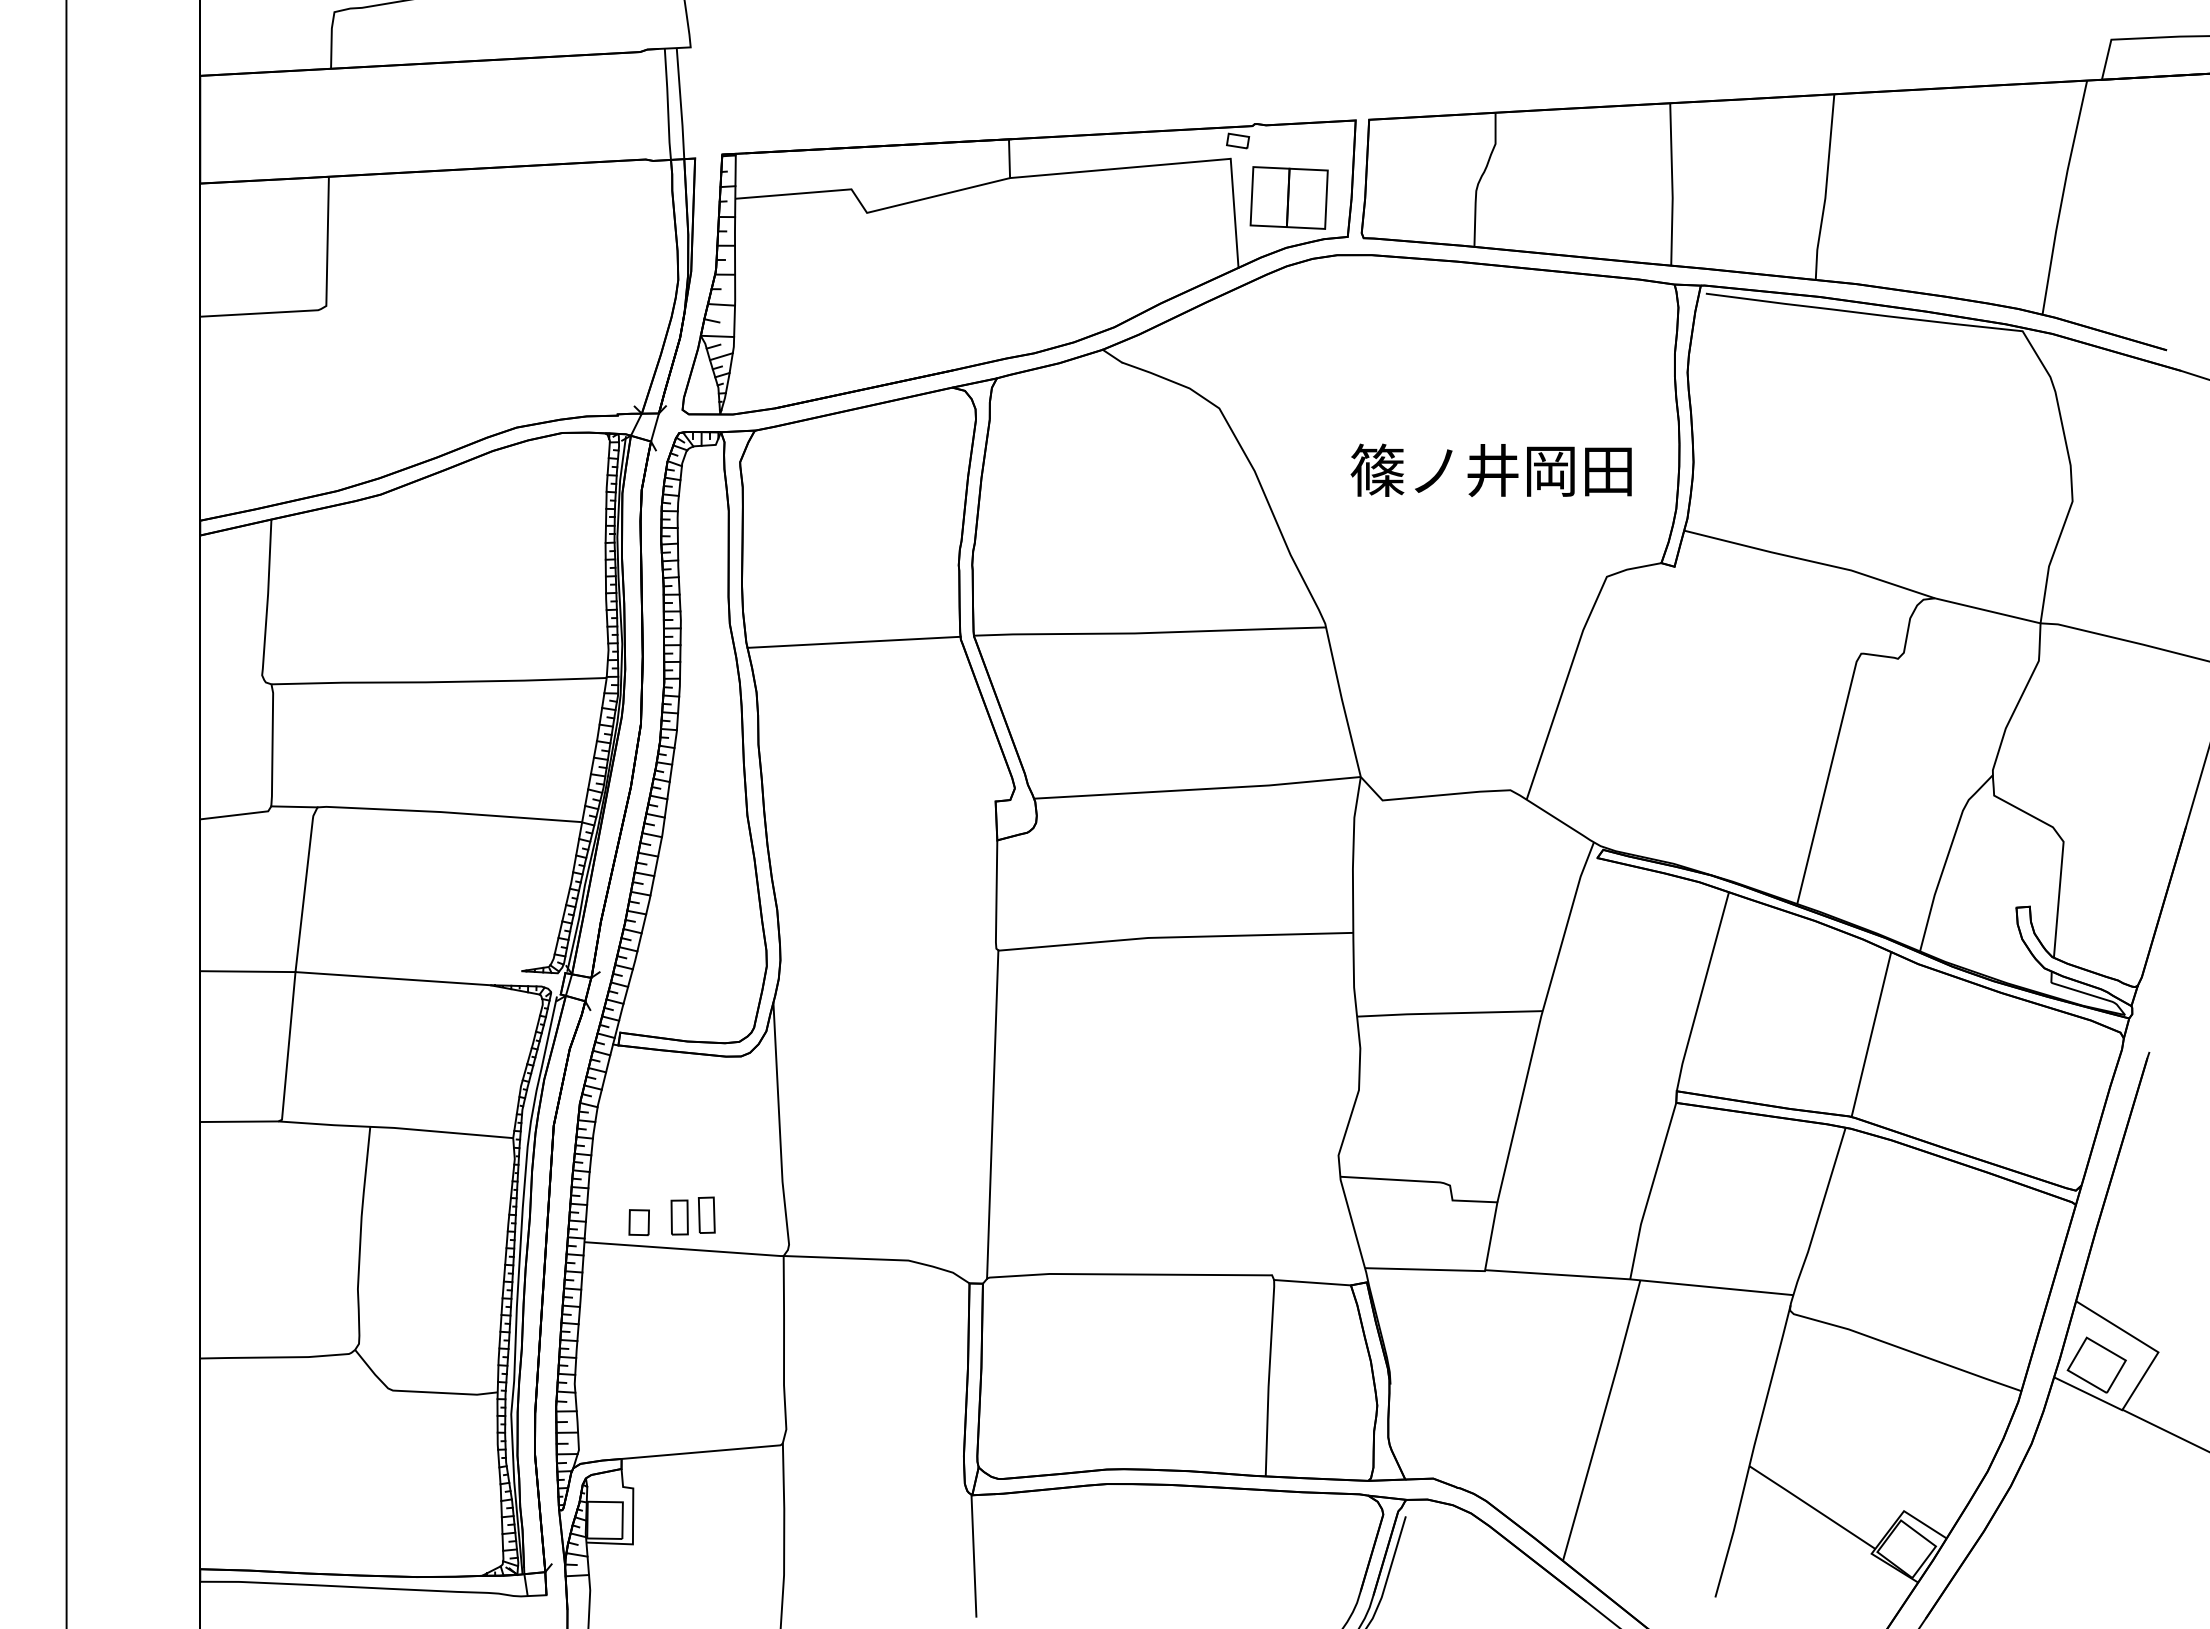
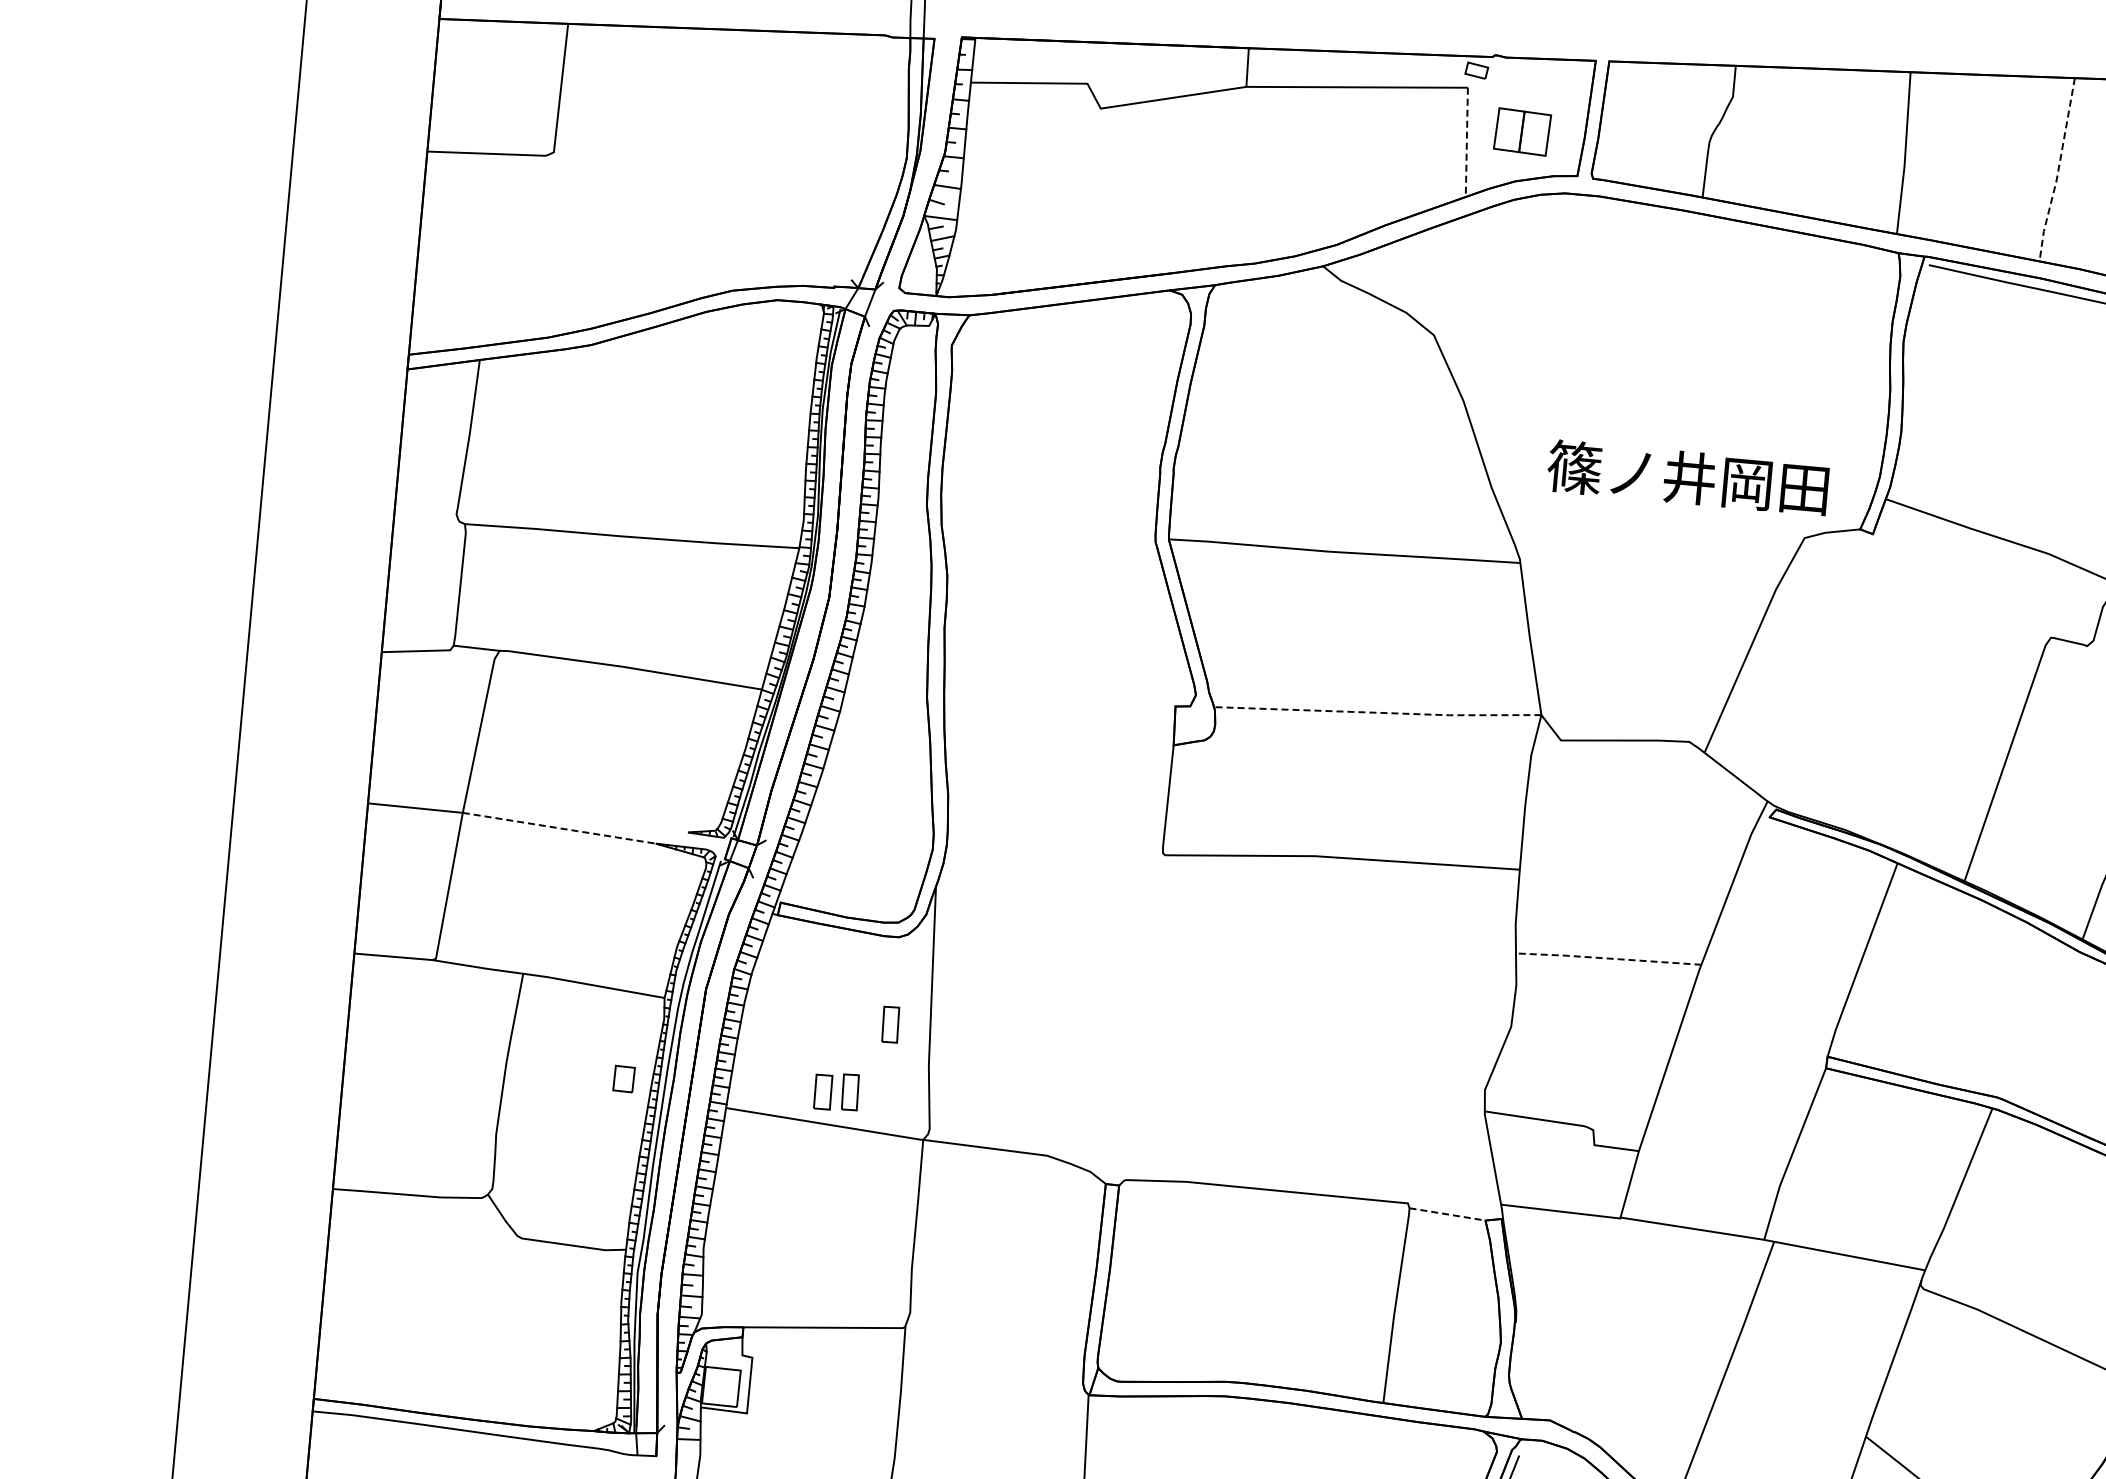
line: (1826, 189) -> (2058, 172), solid -> dashed
part: (1288, 197) -> (1521, 131), size x0.7
line: (1234, 213) -> (1466, 142), solid -> dashed
text: (1490, 469) -> (1687, 476), moved
line: (853, 641) -> (1048, 534), removed
line: (1198, 789) -> (1378, 712), solid -> dashed
line: (392, 978) -> (558, 828), solid -> dashed
line: (1448, 1013) -> (1607, 958), solid -> dashed
line: (1871, 1034) -> (2026, 1017), removed
line: (992, 1114) -> (1144, 1017), removed
part: (740, 1143) -> (890, 1023), added
part: (638, 1222) -> (623, 1078), moved
line: (1313, 1282) -> (1448, 1214), solid -> dashed

